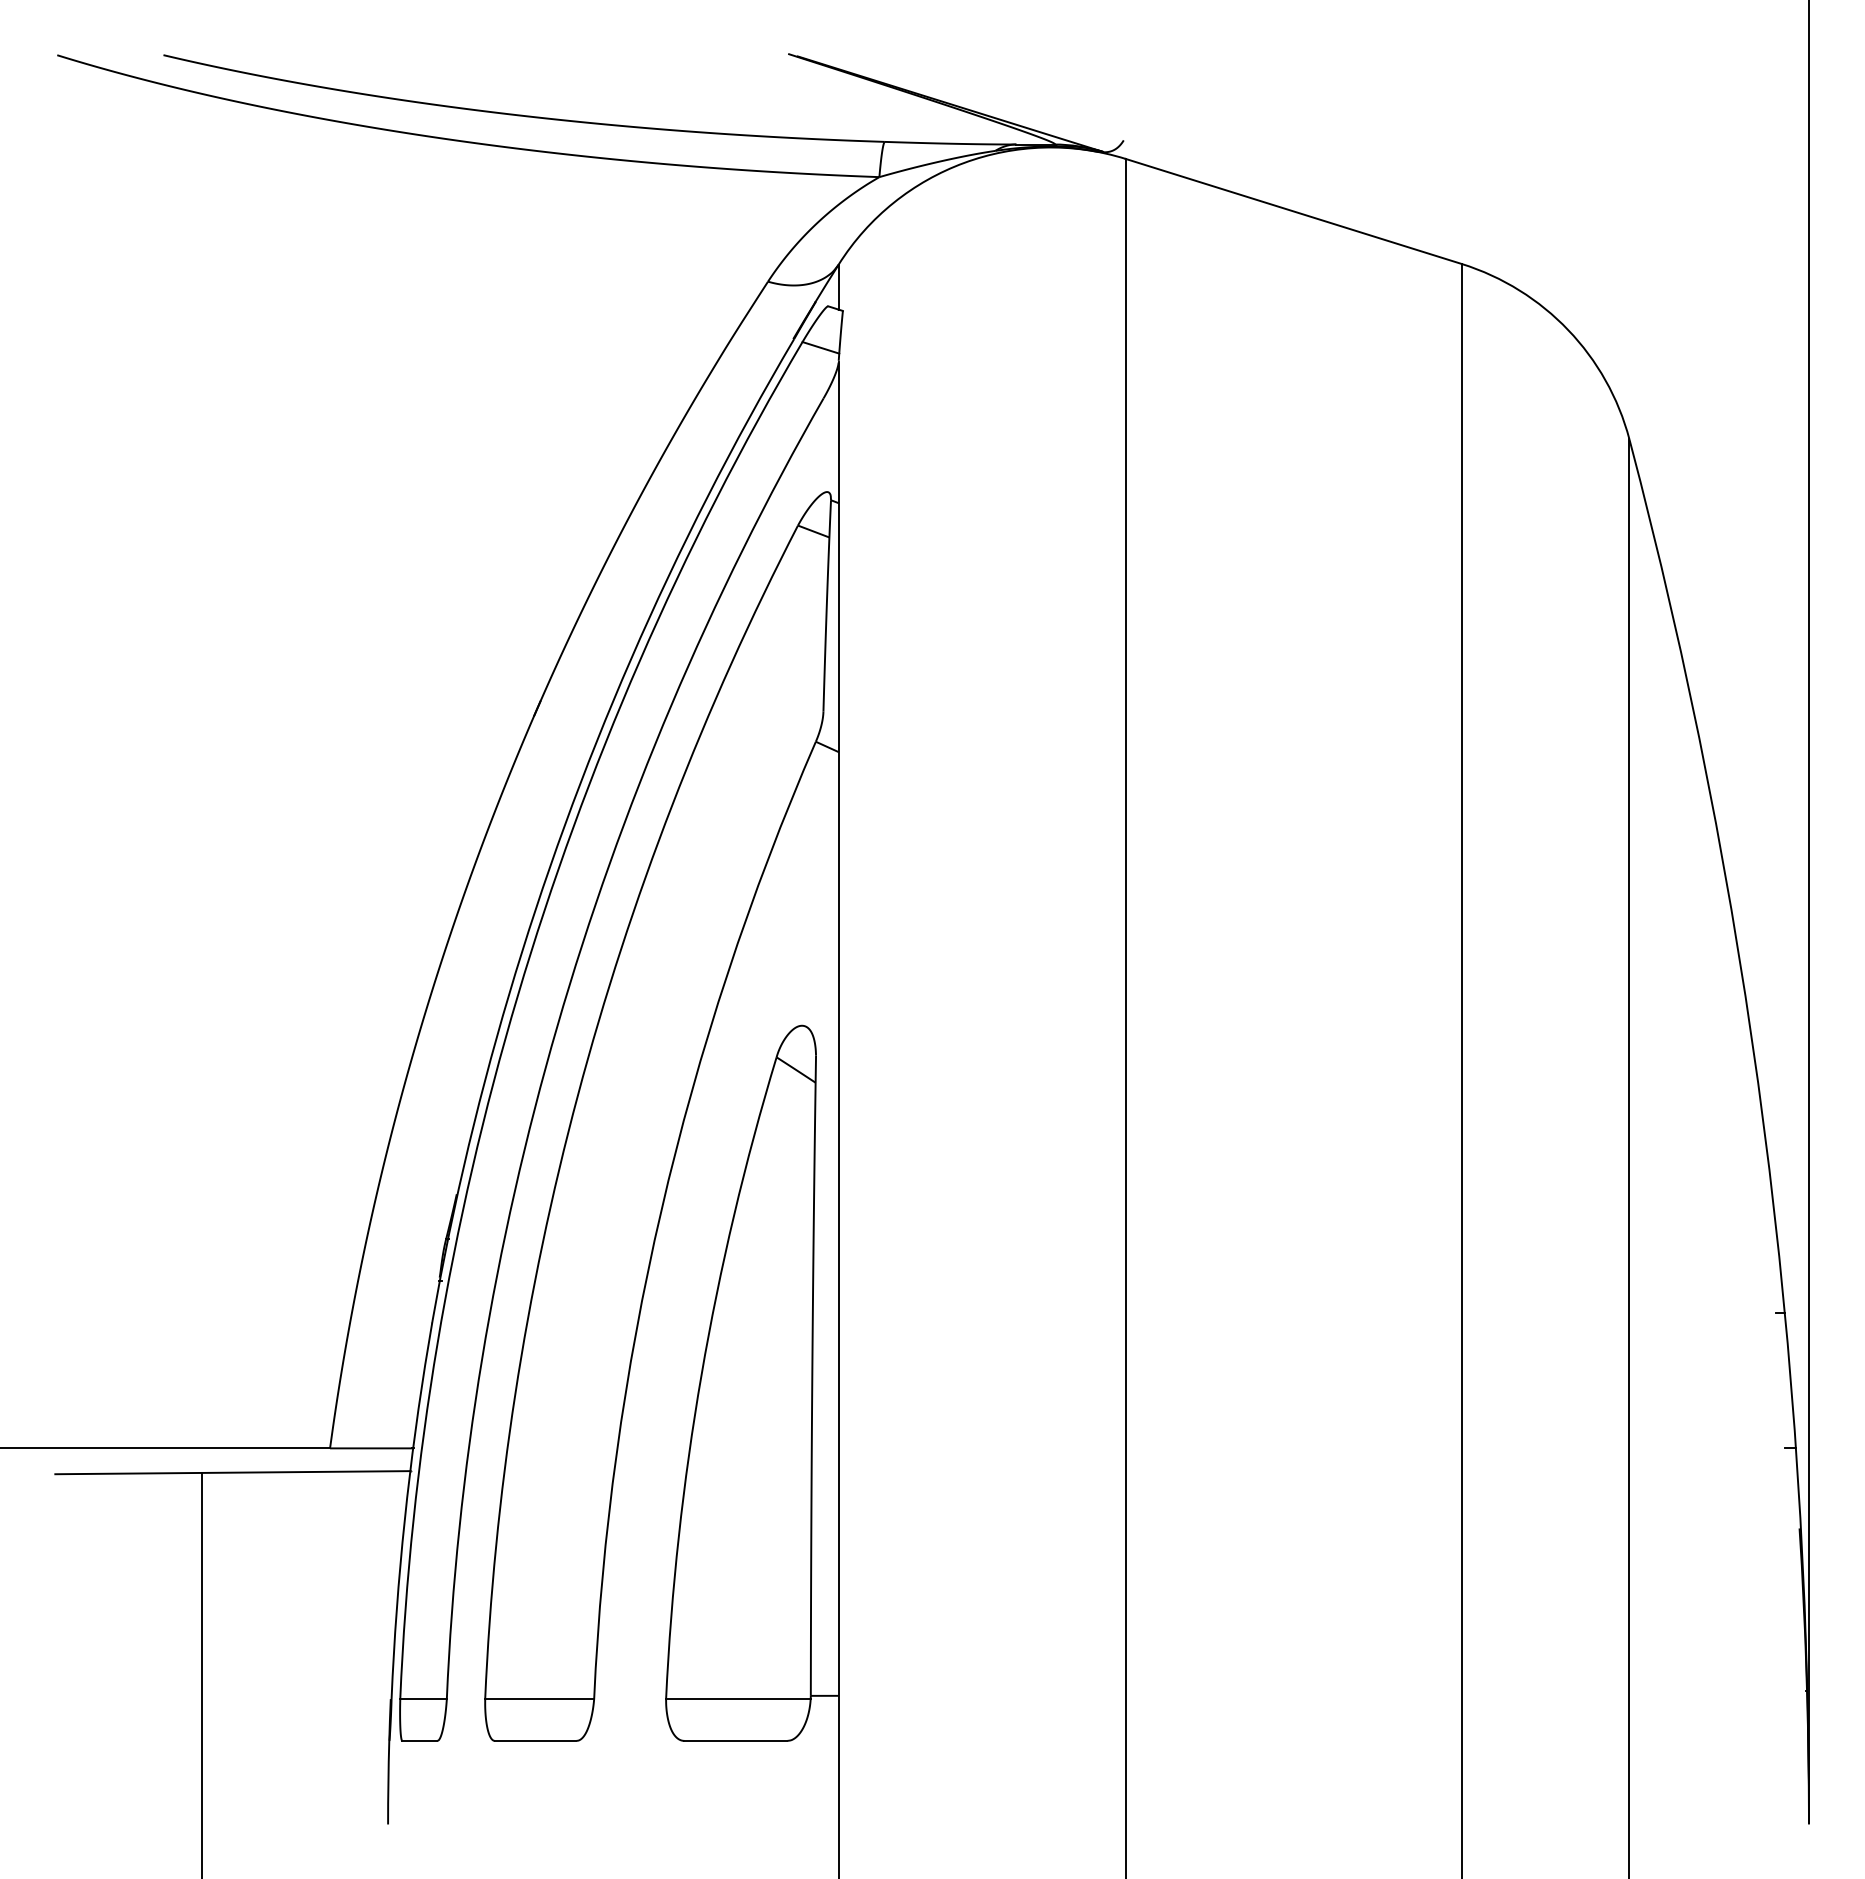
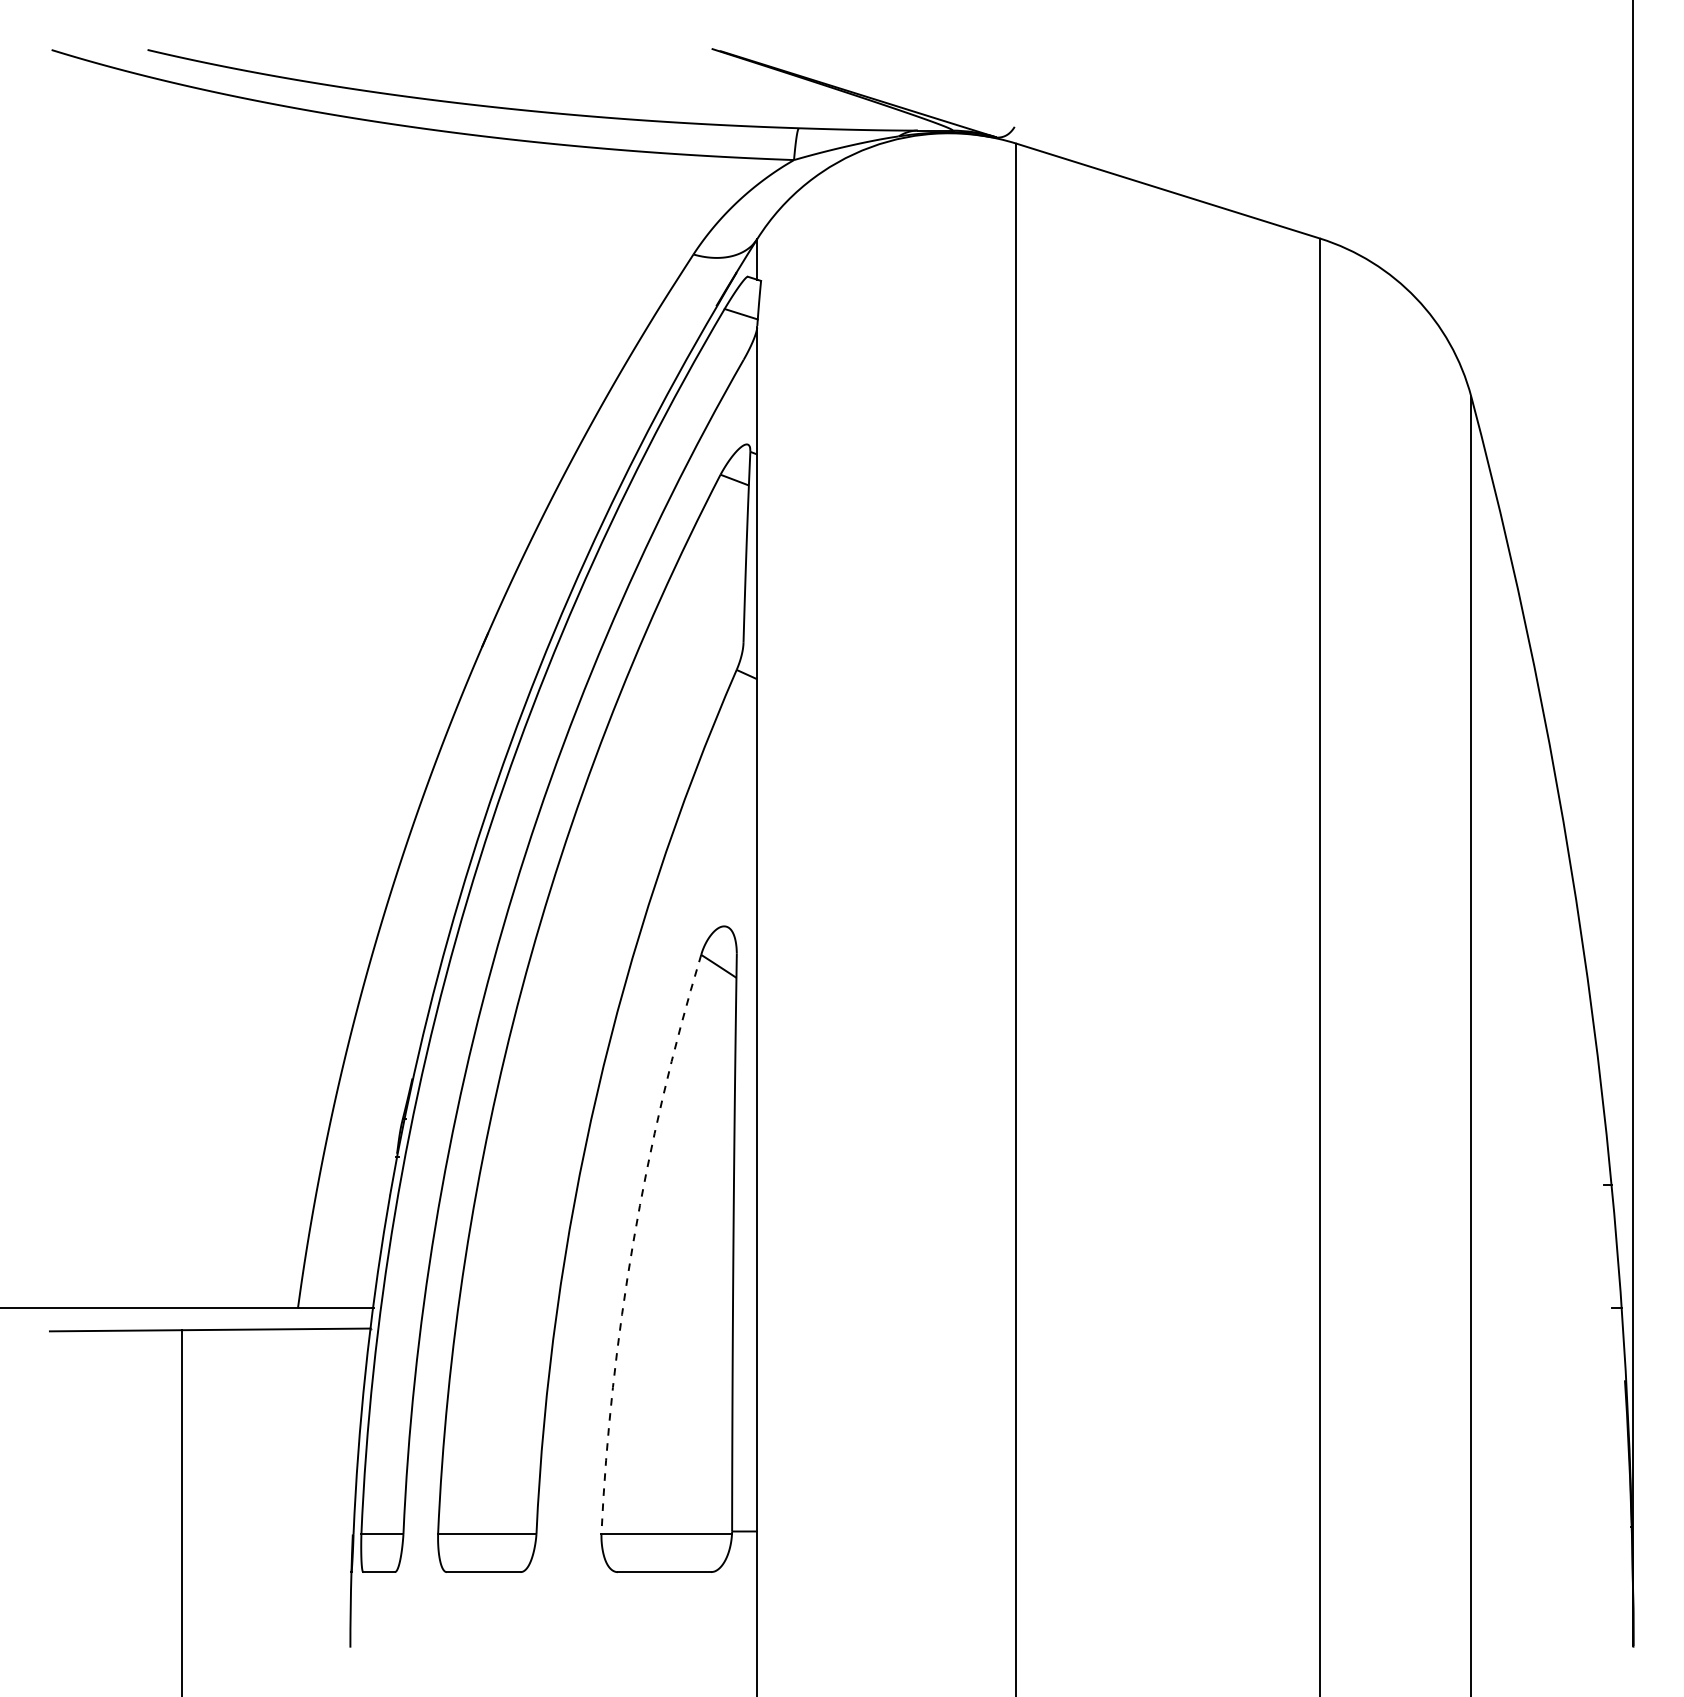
arc: (701, 1374) -> (633, 1241), solid -> dashed

